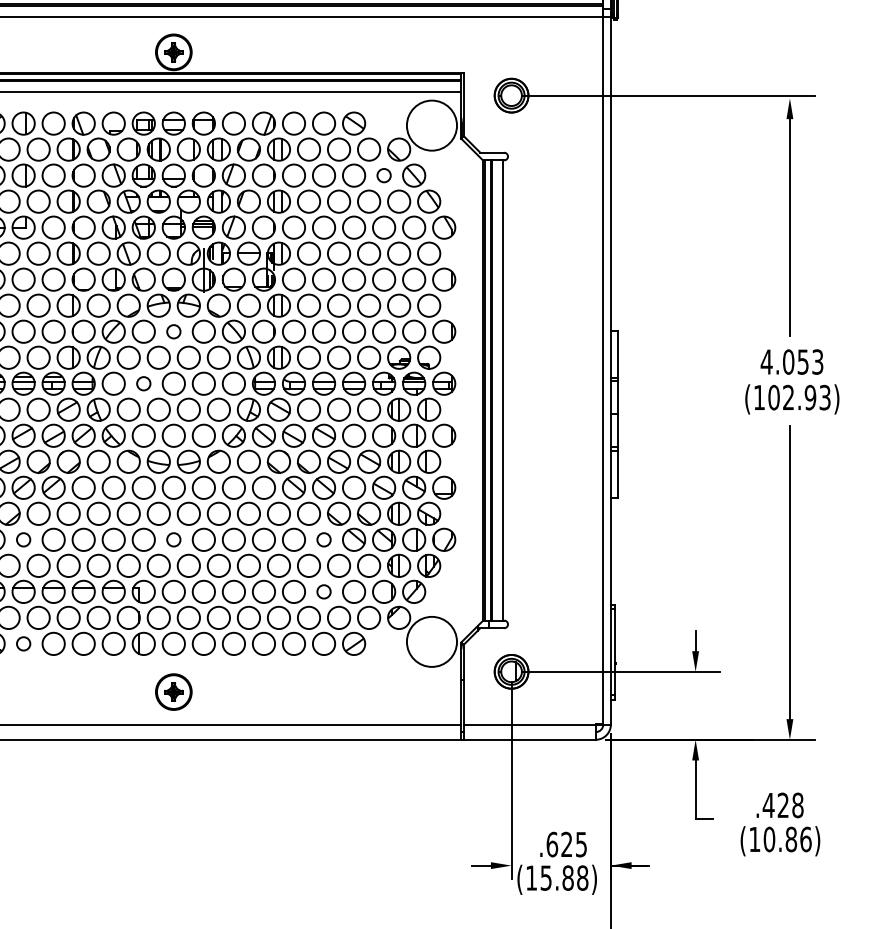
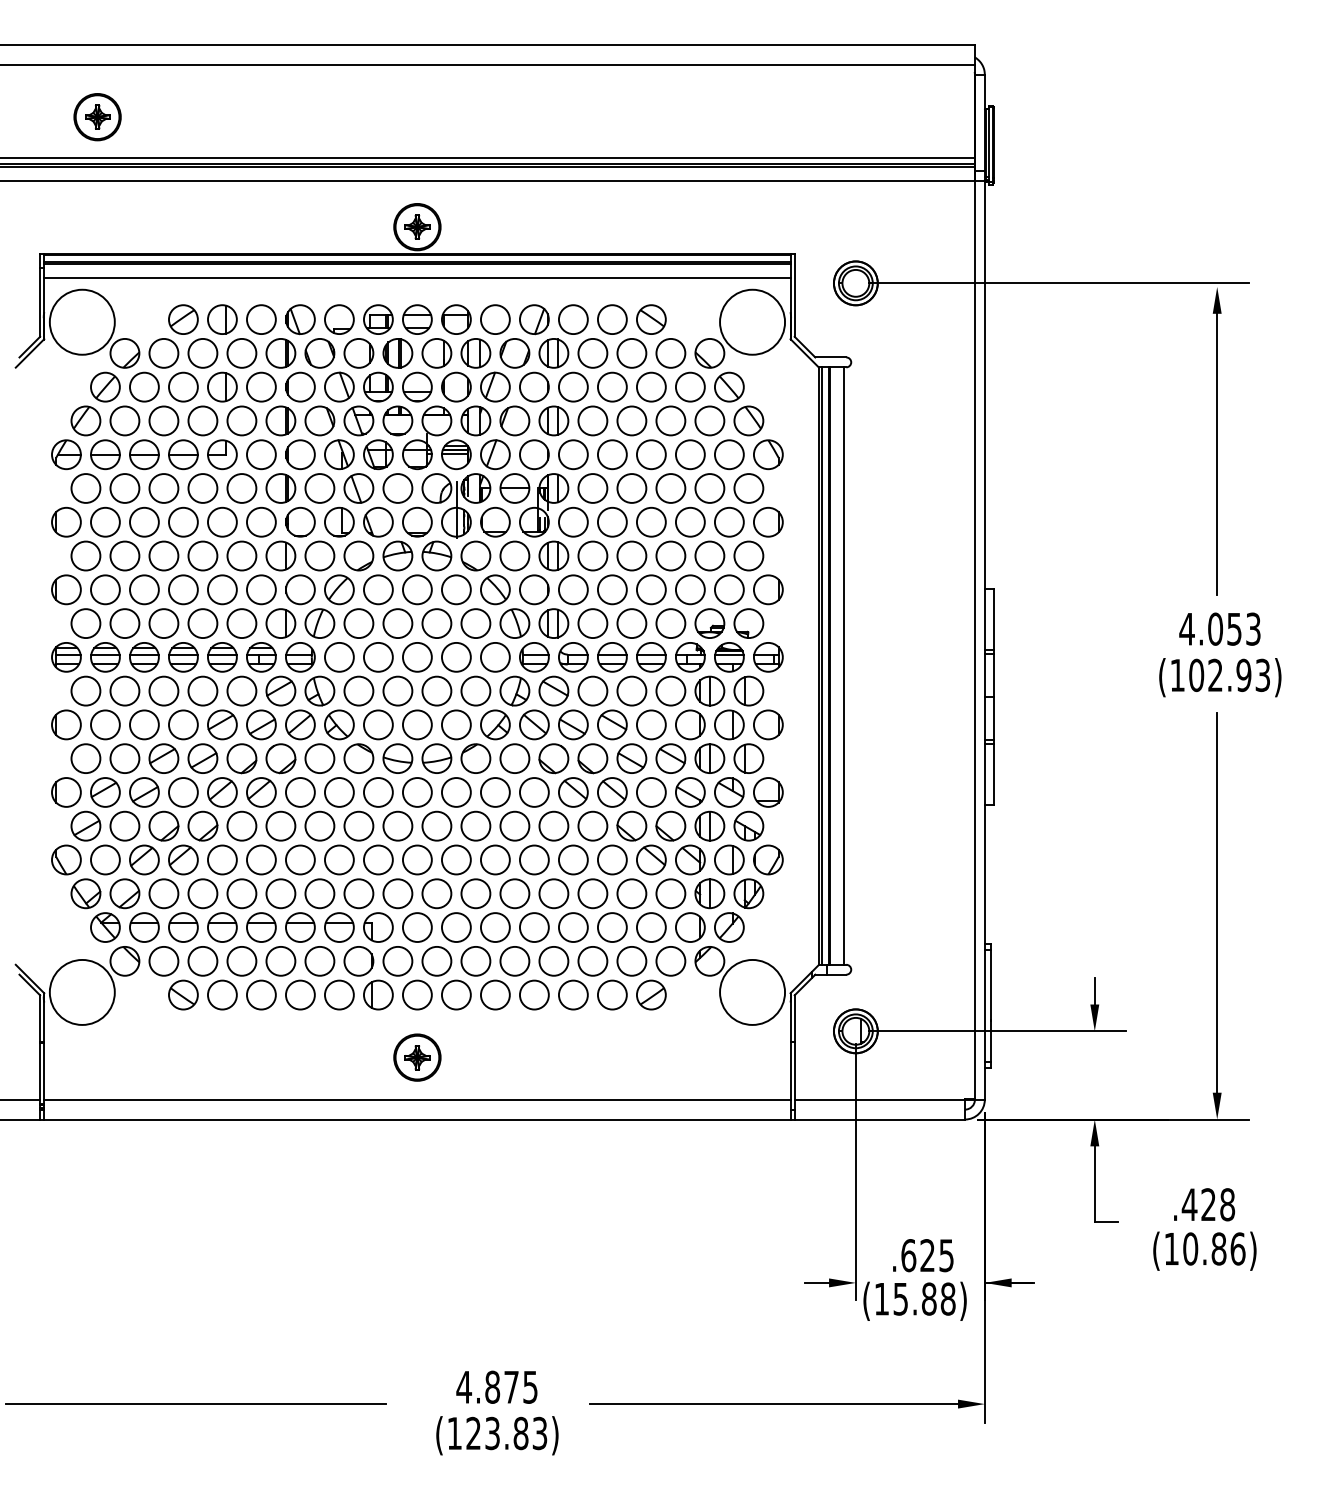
circle: (383, 175) -> (689, 386), size x1.67
circle: (173, 331) -> (417, 589), size x1.67
circle: (143, 383) -> (377, 656), size x1.67
circle: (22, 539) -> (221, 859), size x1.67
circle: (173, 539) -> (416, 859), size x1.67
circle: (324, 539) -> (612, 859), size x1.67
circle: (323, 591) -> (611, 927), size x1.67
circle: (23, 643) -> (222, 994), size x1.67

